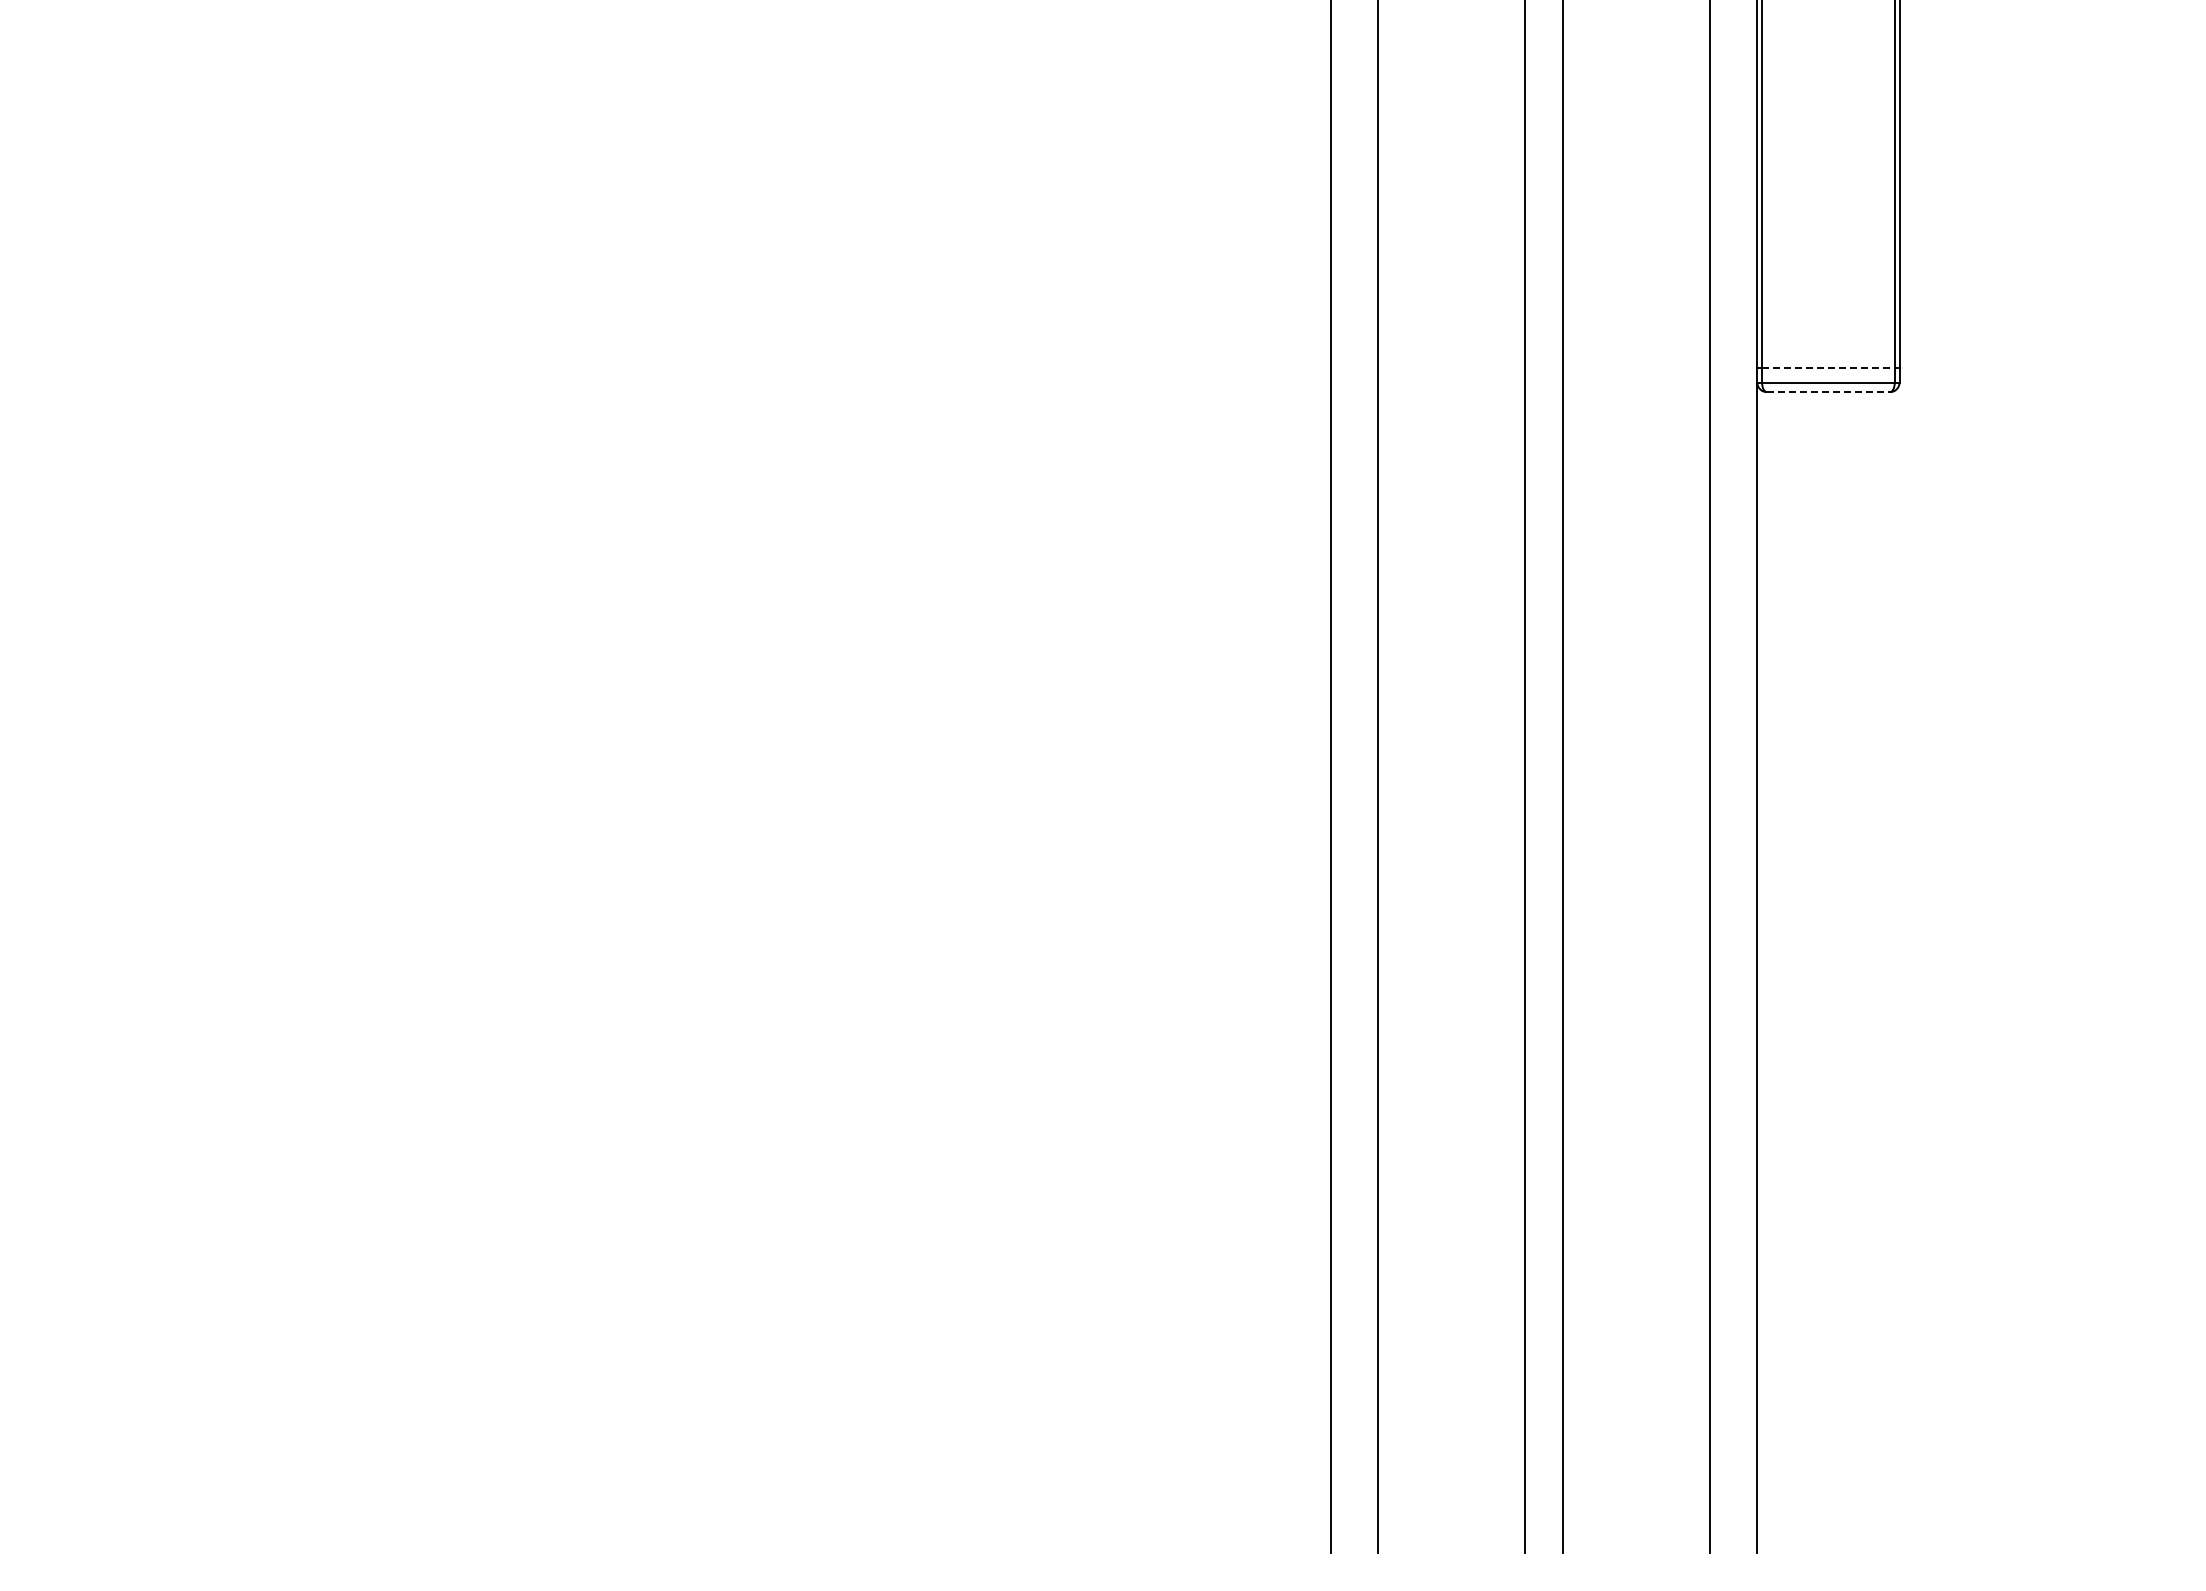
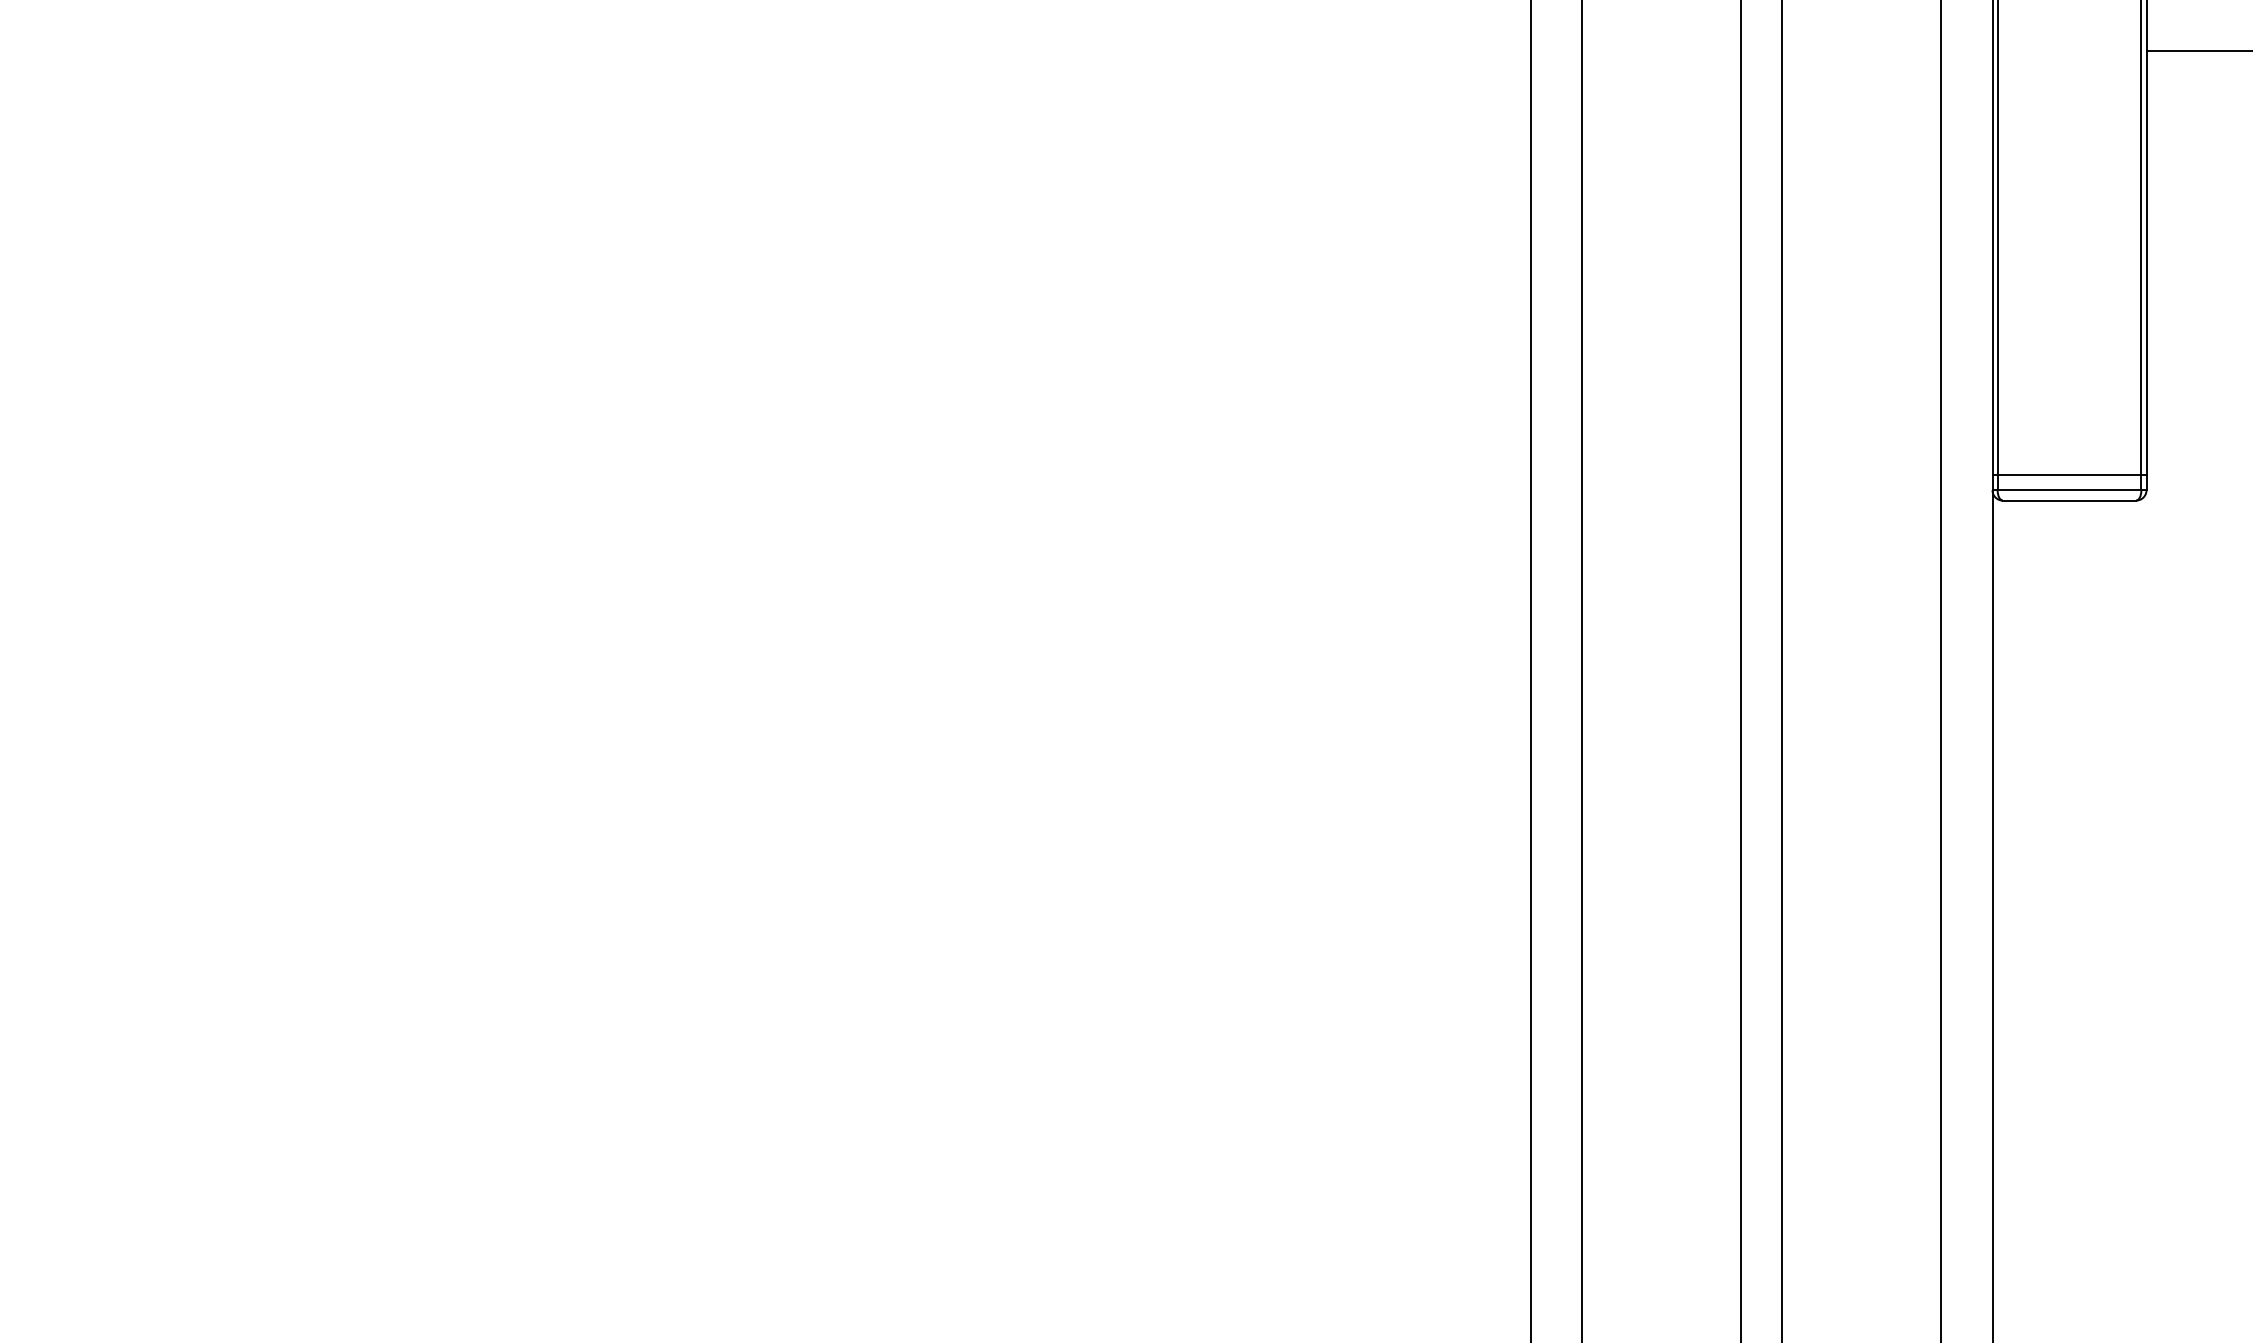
line: (1828, 368) -> (2069, 475), dashed -> solid
line: (1828, 392) -> (2069, 501), dashed -> solid

